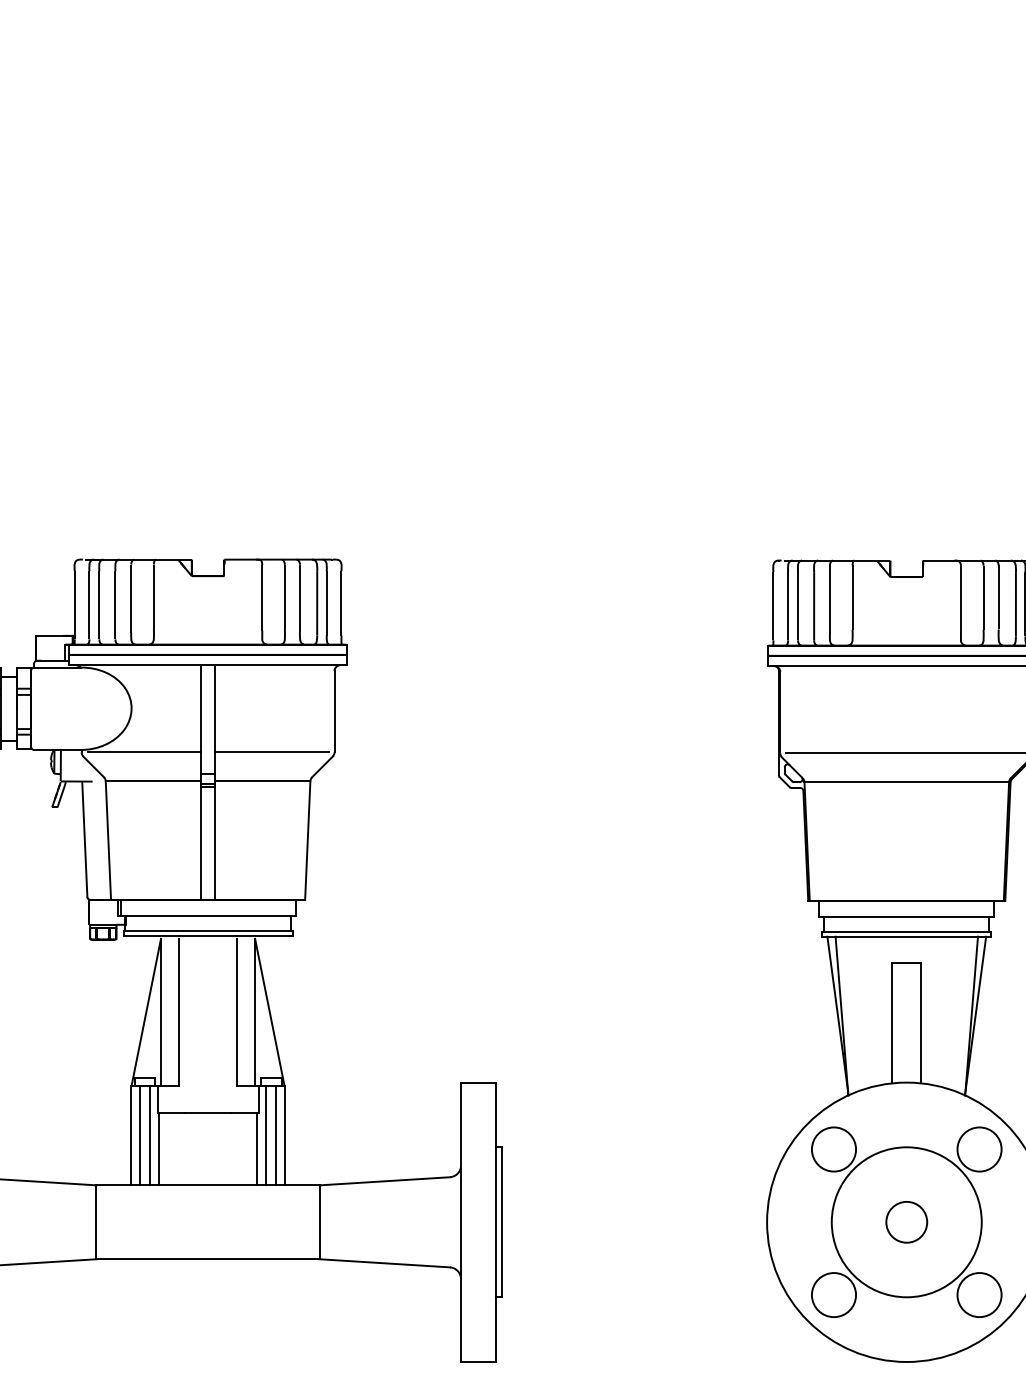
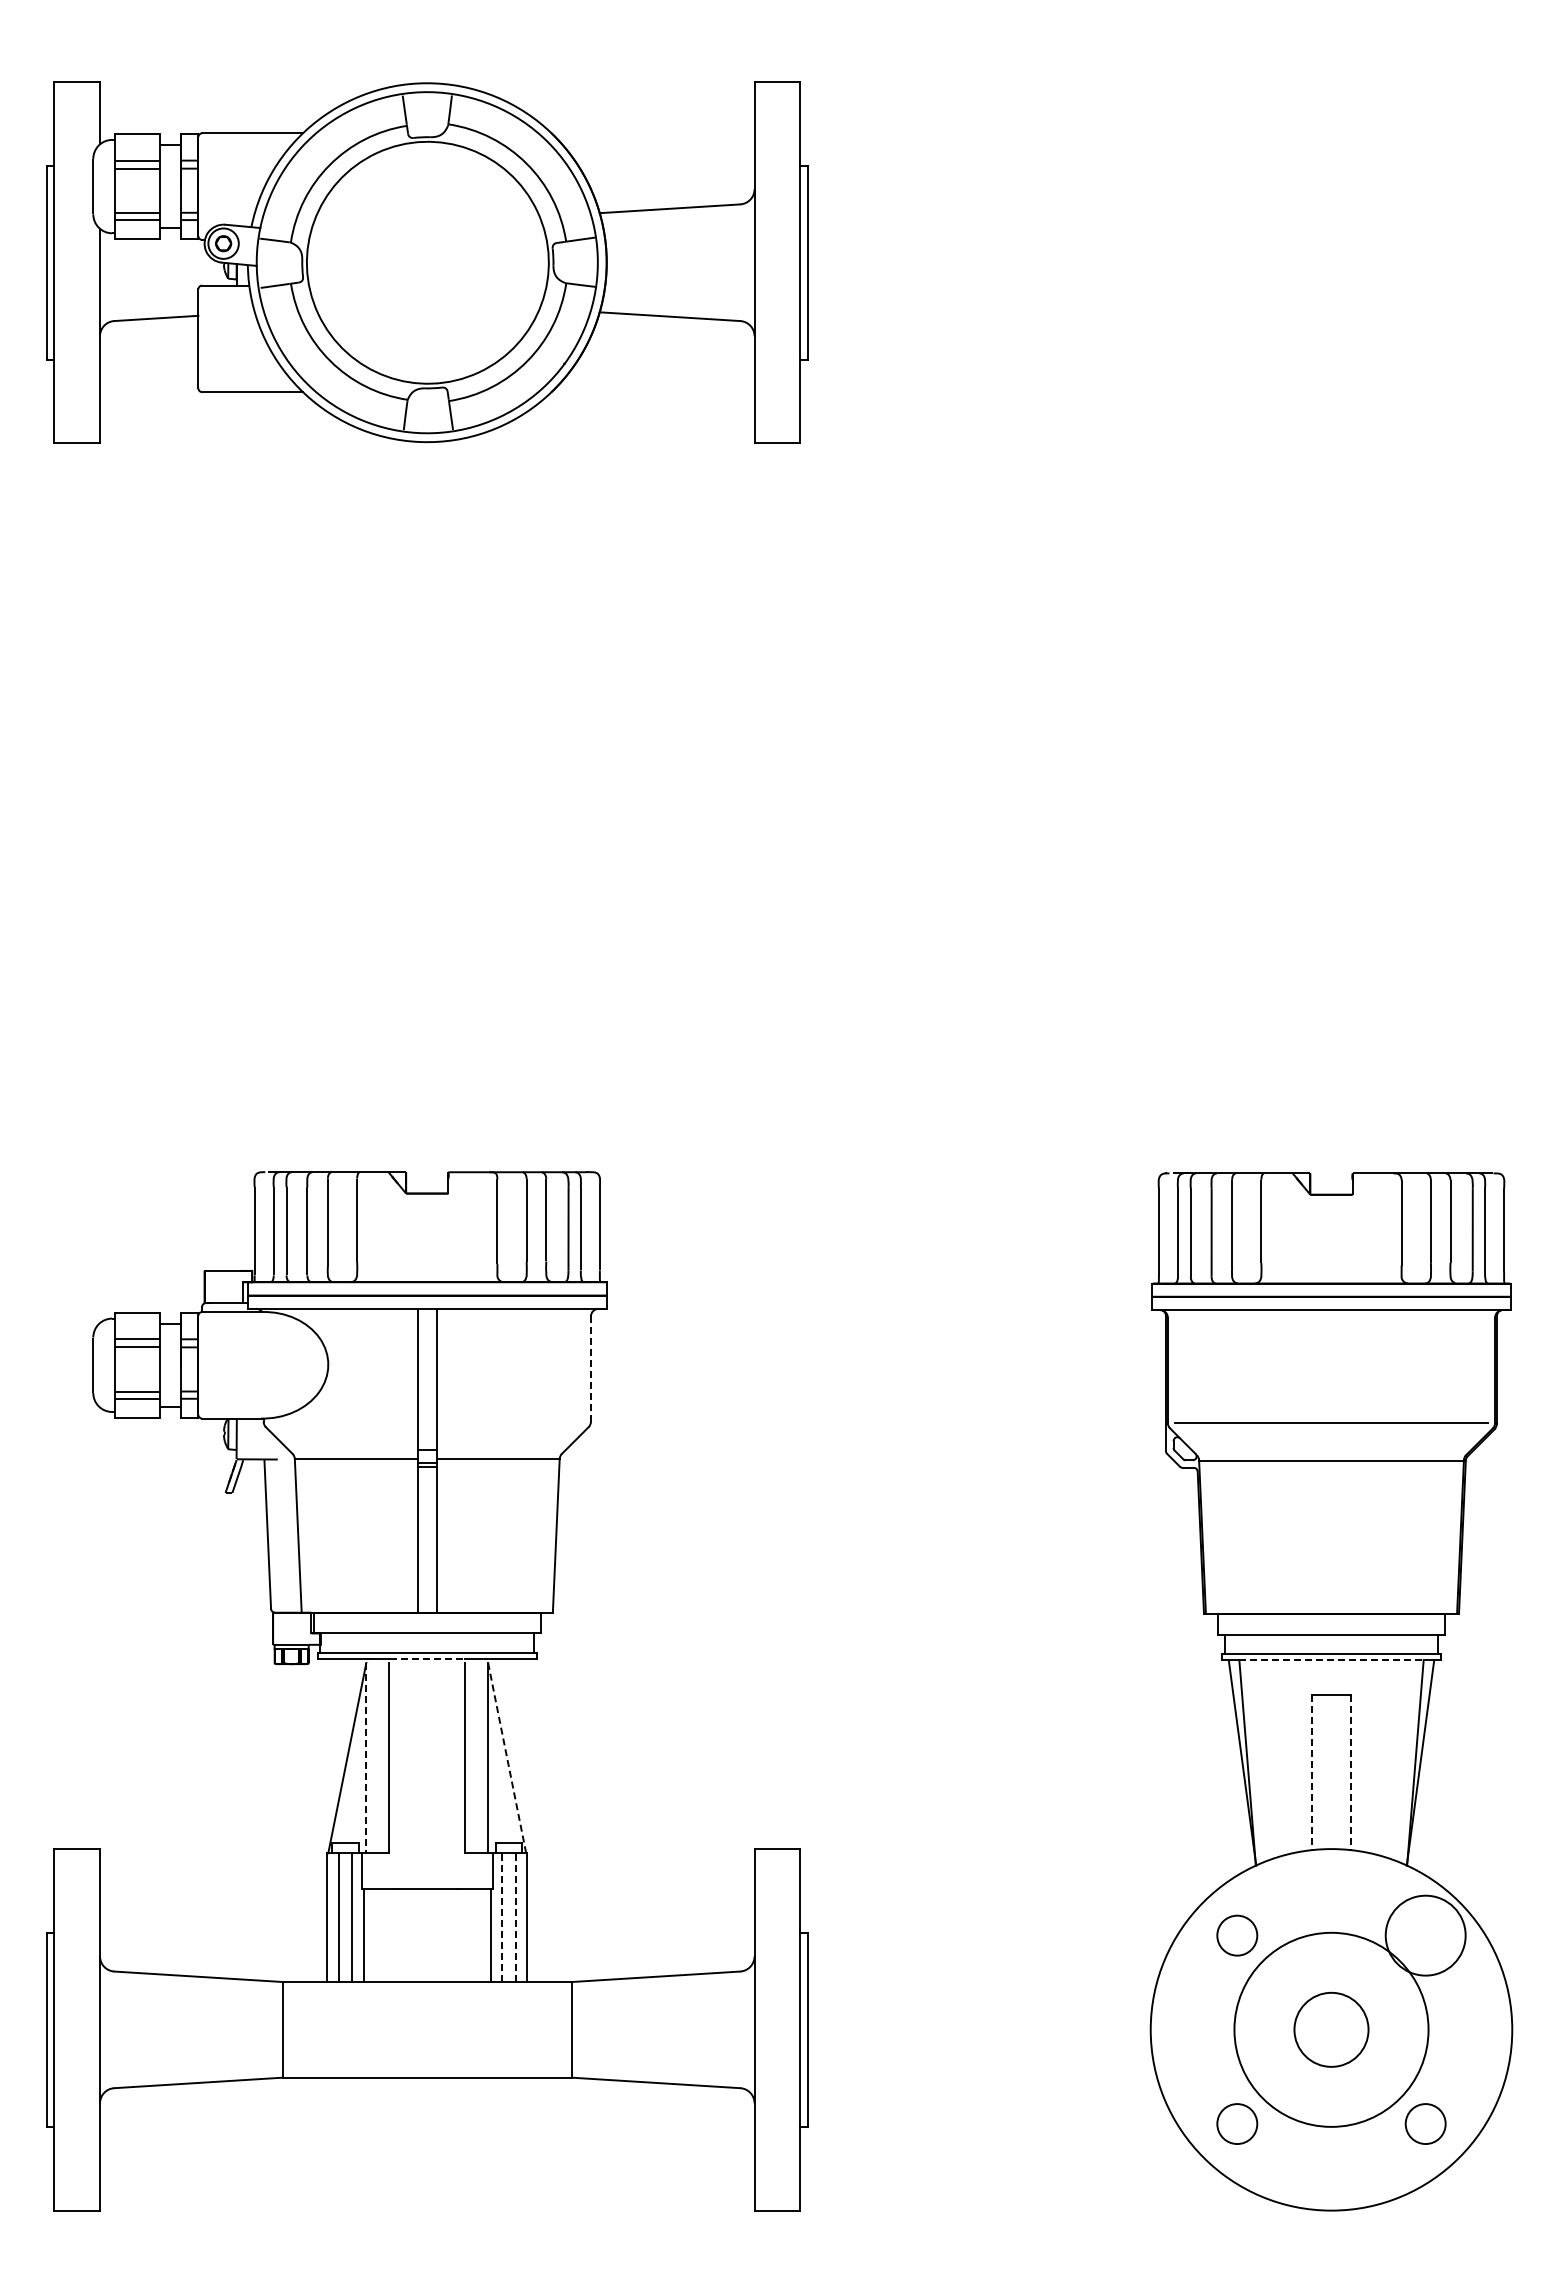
line: (334, 712) -> (590, 1369), solid -> dashed
line: (144, 752) -> (344, 1421), removed
line: (271, 752) -> (509, 1421), removed
line: (208, 935) -> (427, 1658), solid -> dashed
line: (907, 936) -> (1332, 1660), solid -> dashed
line: (161, 1012) -> (366, 1758), solid -> dashed
line: (270, 1012) -> (507, 1758), solid -> dashed
line: (892, 1023) -> (1312, 1772), solid -> dashed
line: (921, 1023) -> (1350, 1772), solid -> dashed
line: (266, 1135) -> (502, 1917), solid -> dashed
line: (276, 1135) -> (515, 1917), solid -> dashed
circle: (833, 1149) -> (1236, 1935), size x0.7
circle: (979, 1149) -> (1425, 1935), size x1.4
circle: (906, 1222) -> (1331, 2029), size x1.4
circle: (833, 1294) -> (1236, 2123), size x0.7
circle: (979, 1294) -> (1425, 2123), size x0.7

